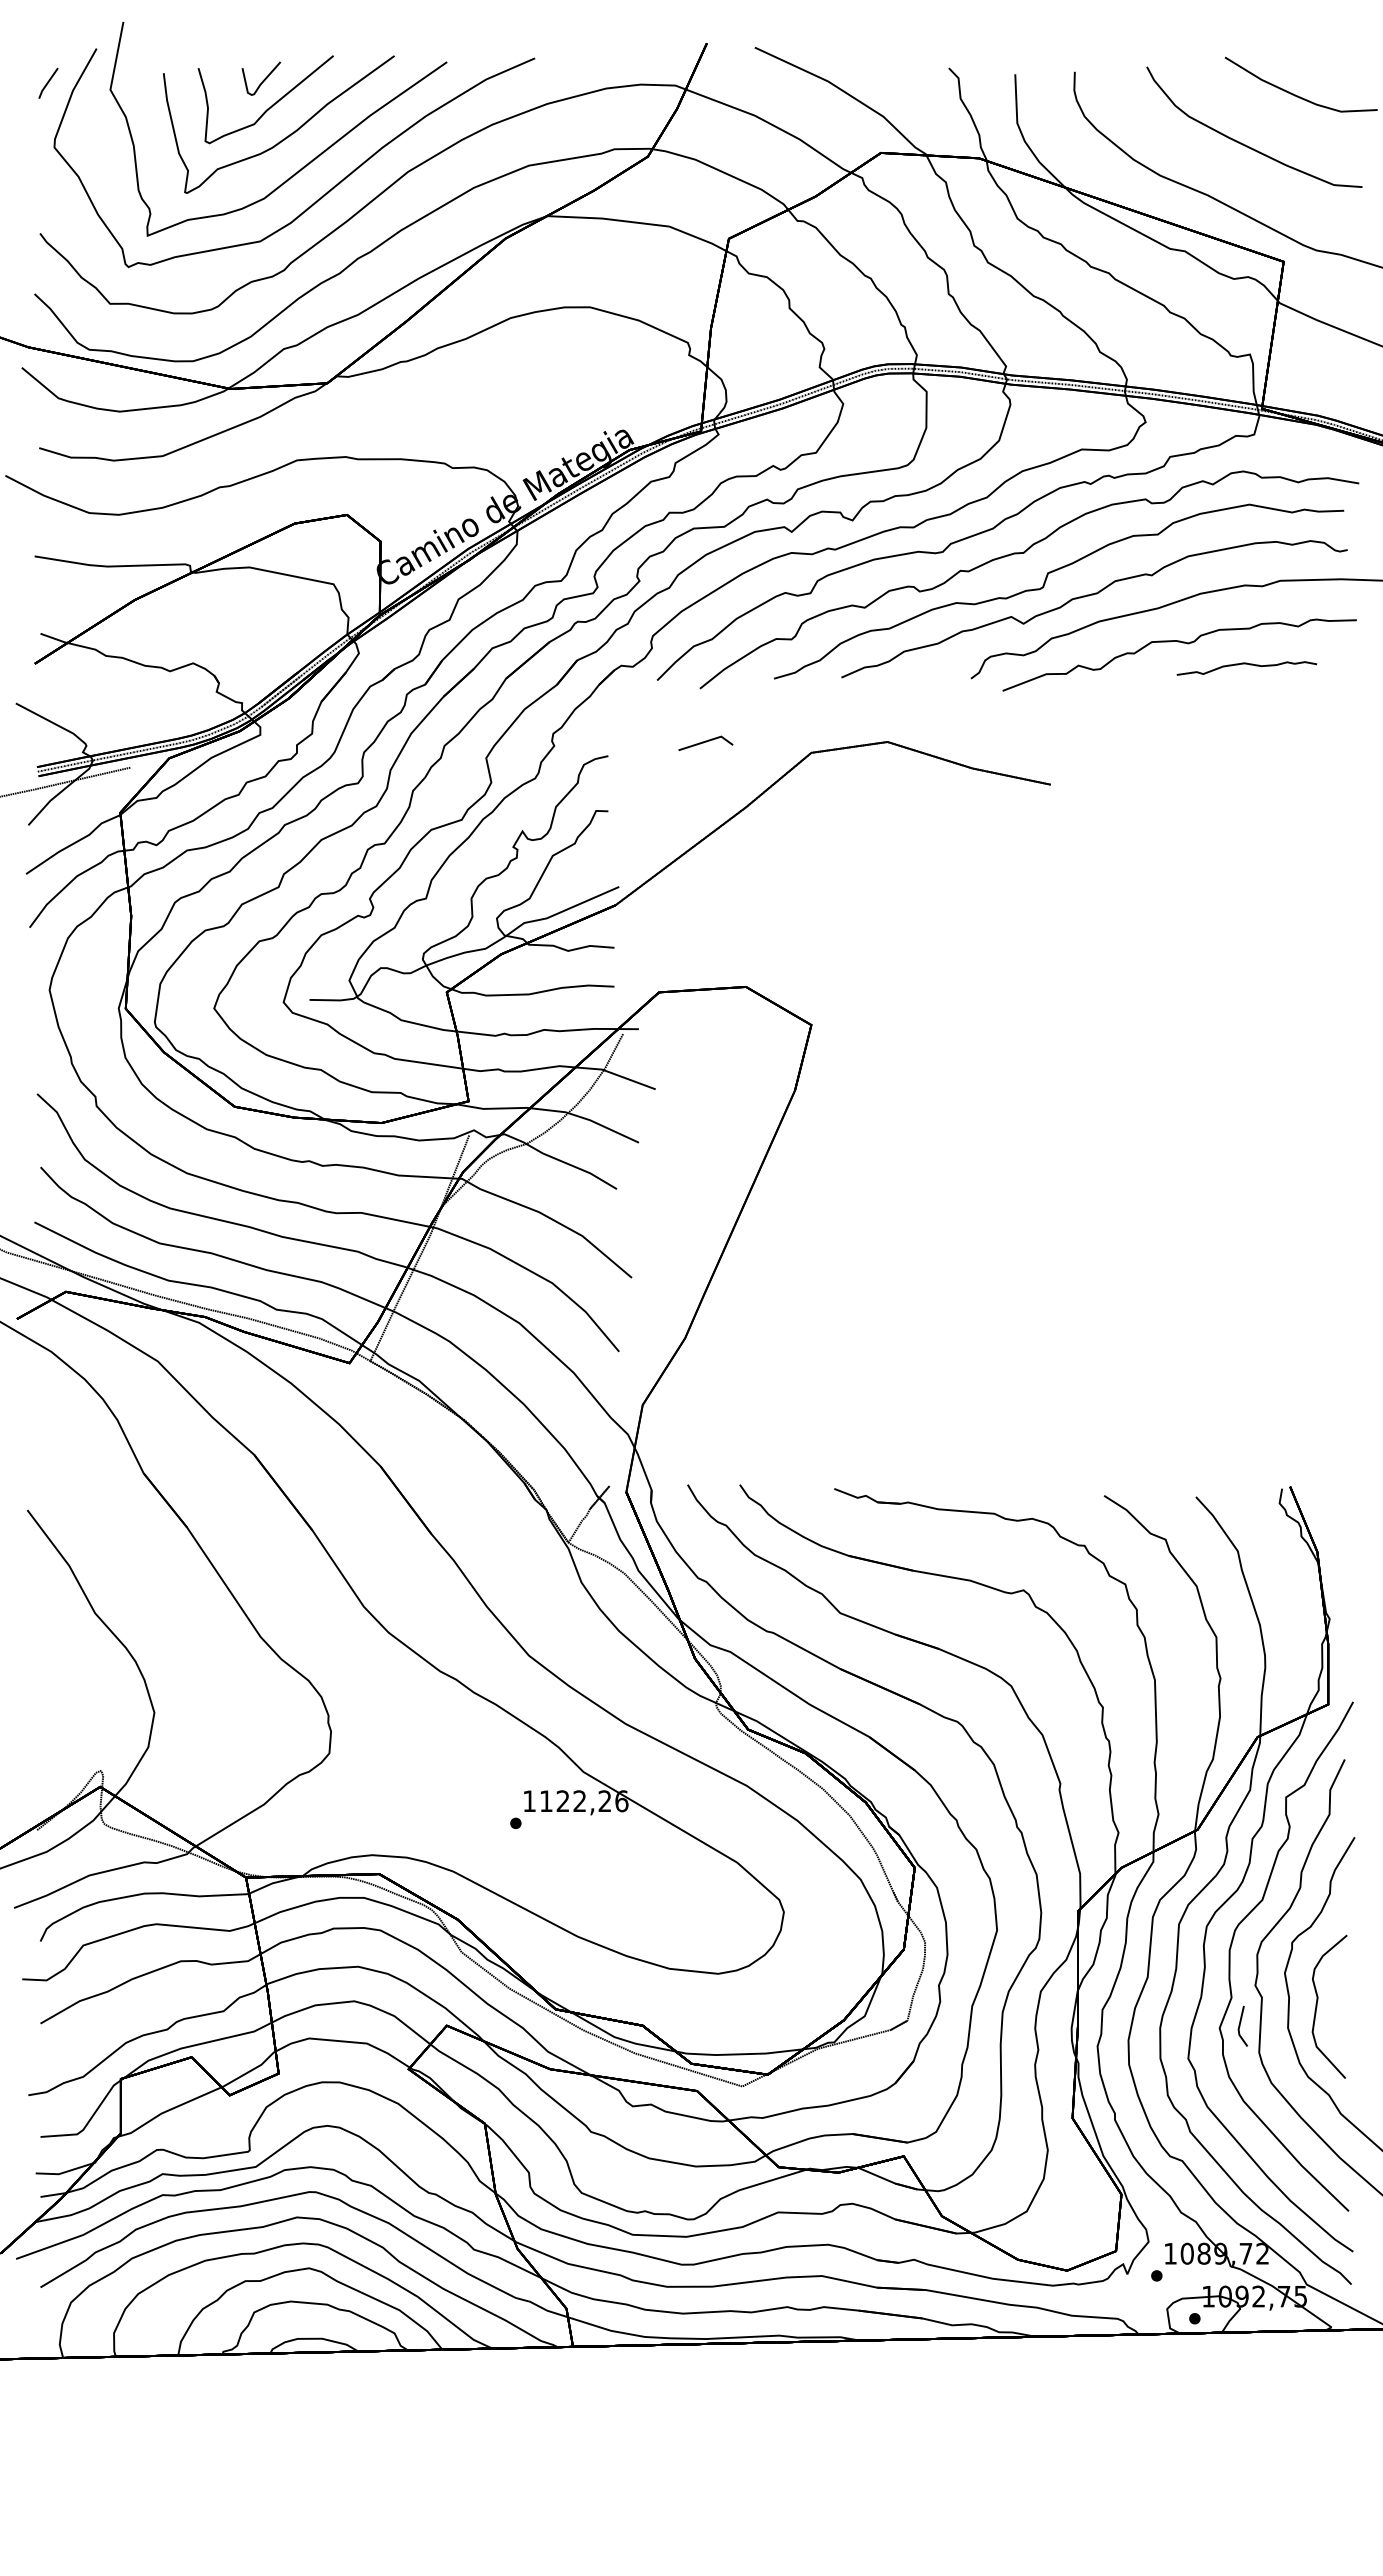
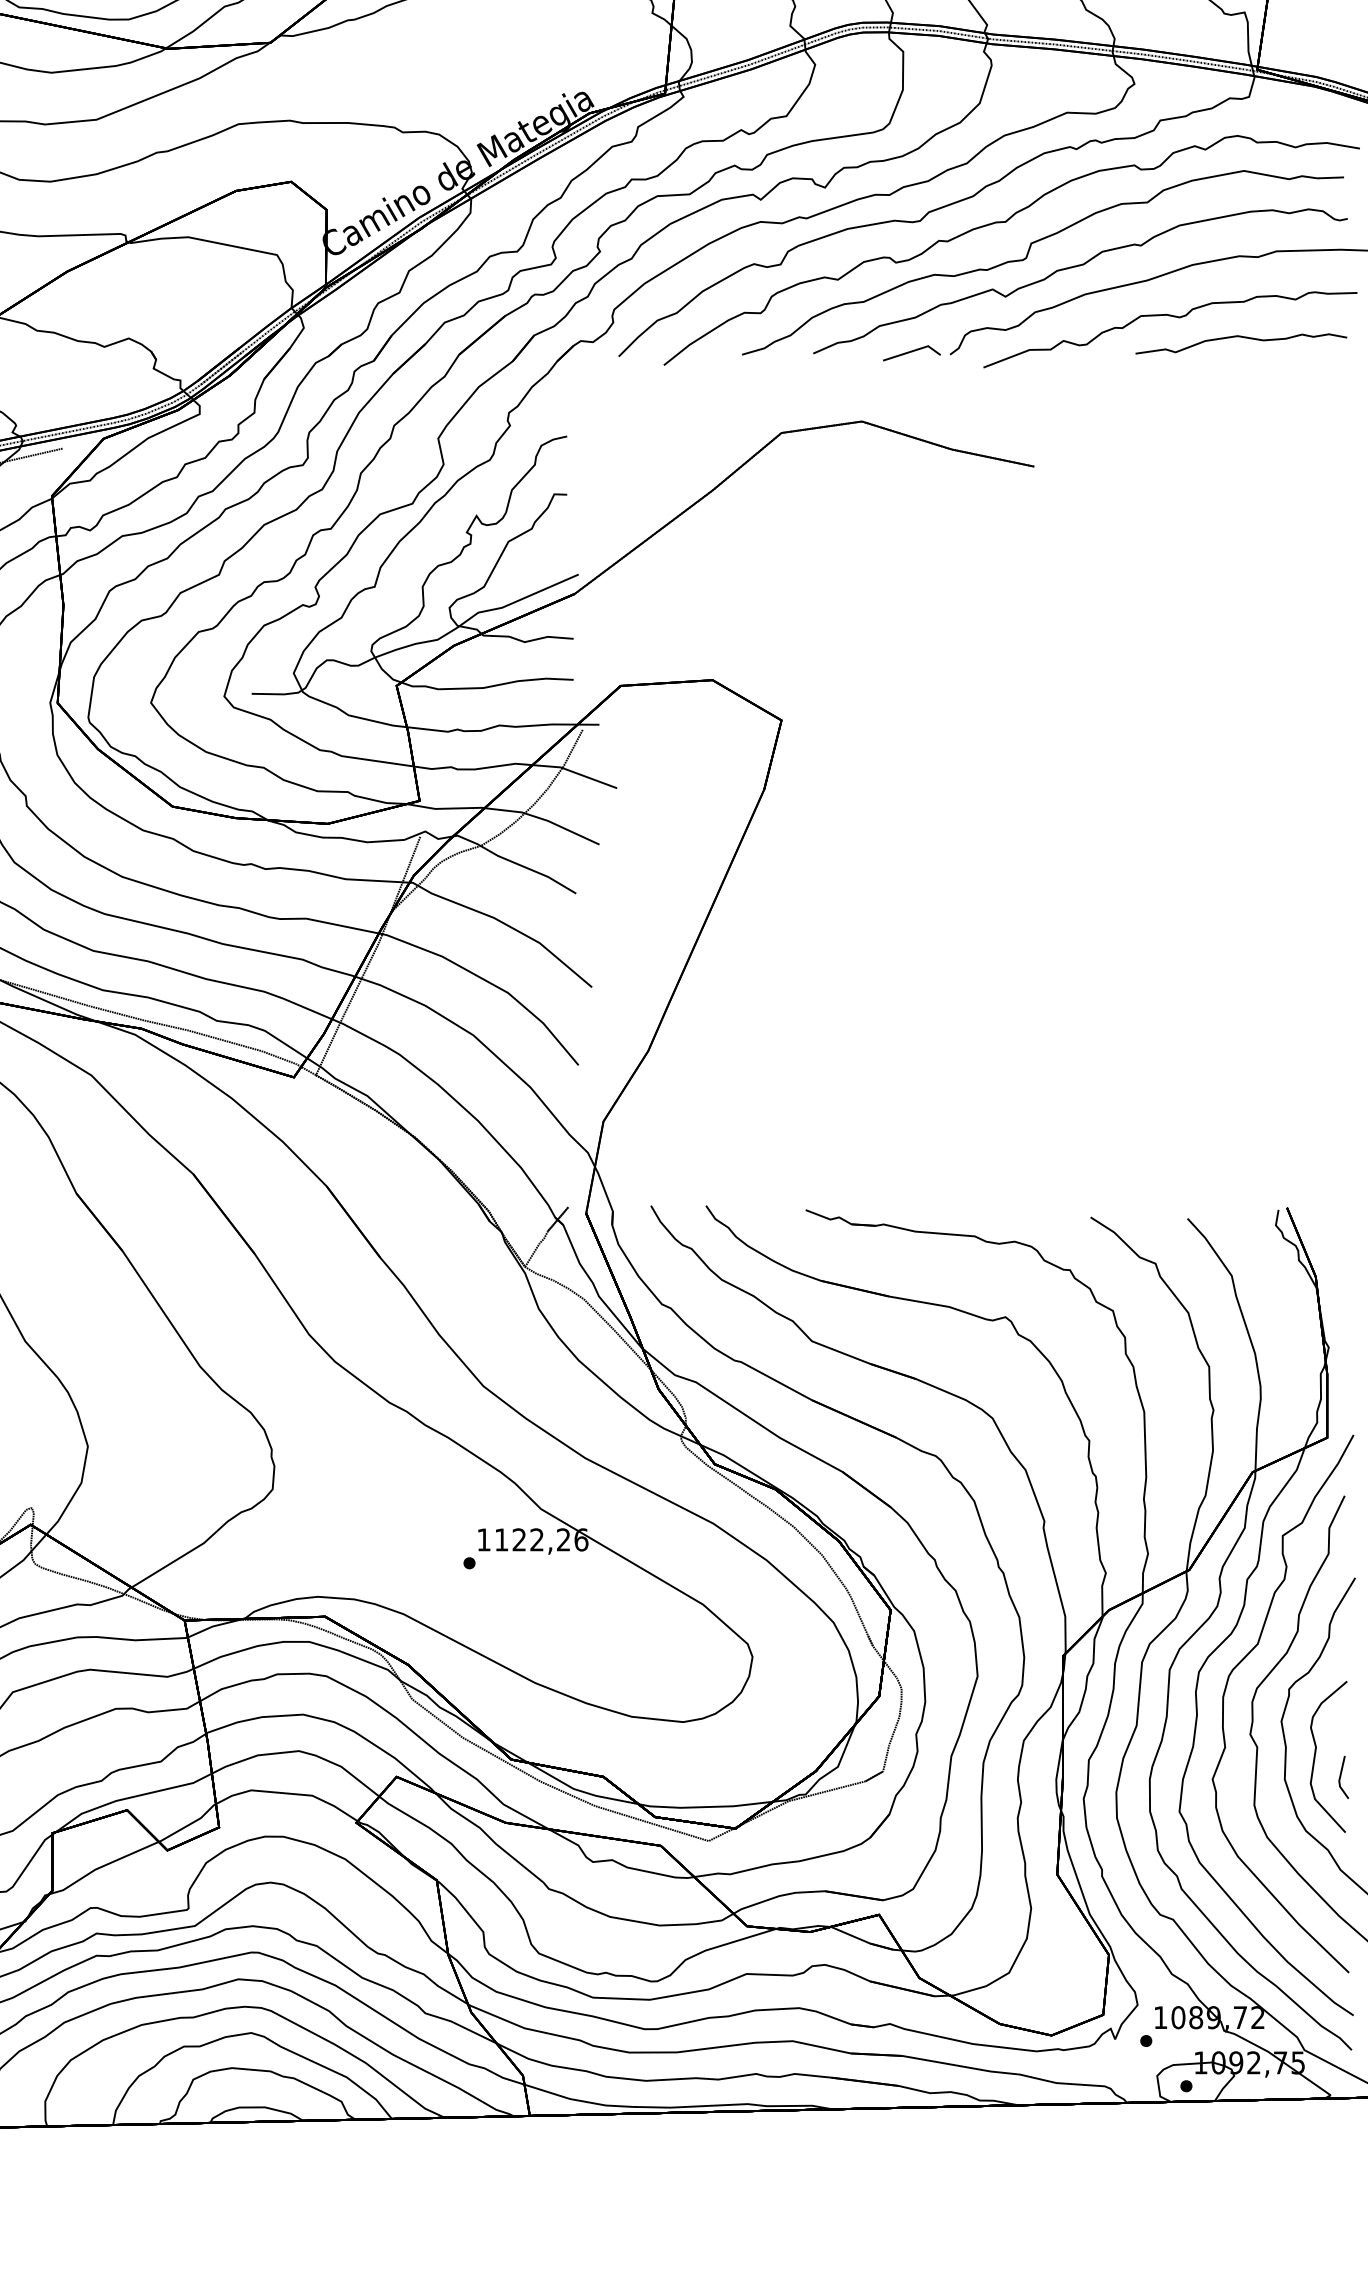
part: (1246, 668) -> (1240, 343), size x1.43
line: (705, 742) -> (911, 352), moved
line: (1240, 2025) -> (1341, 1776), moved

